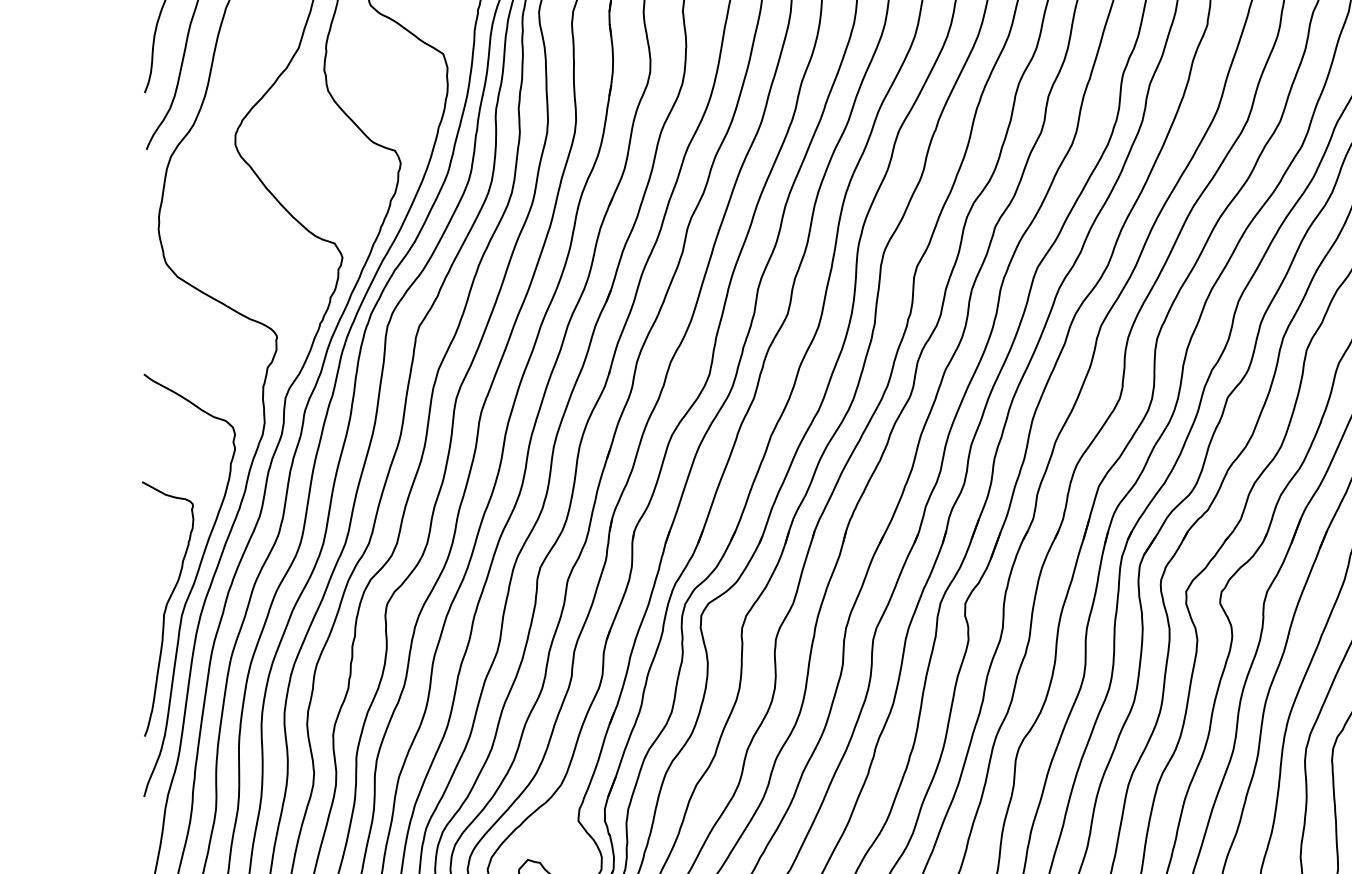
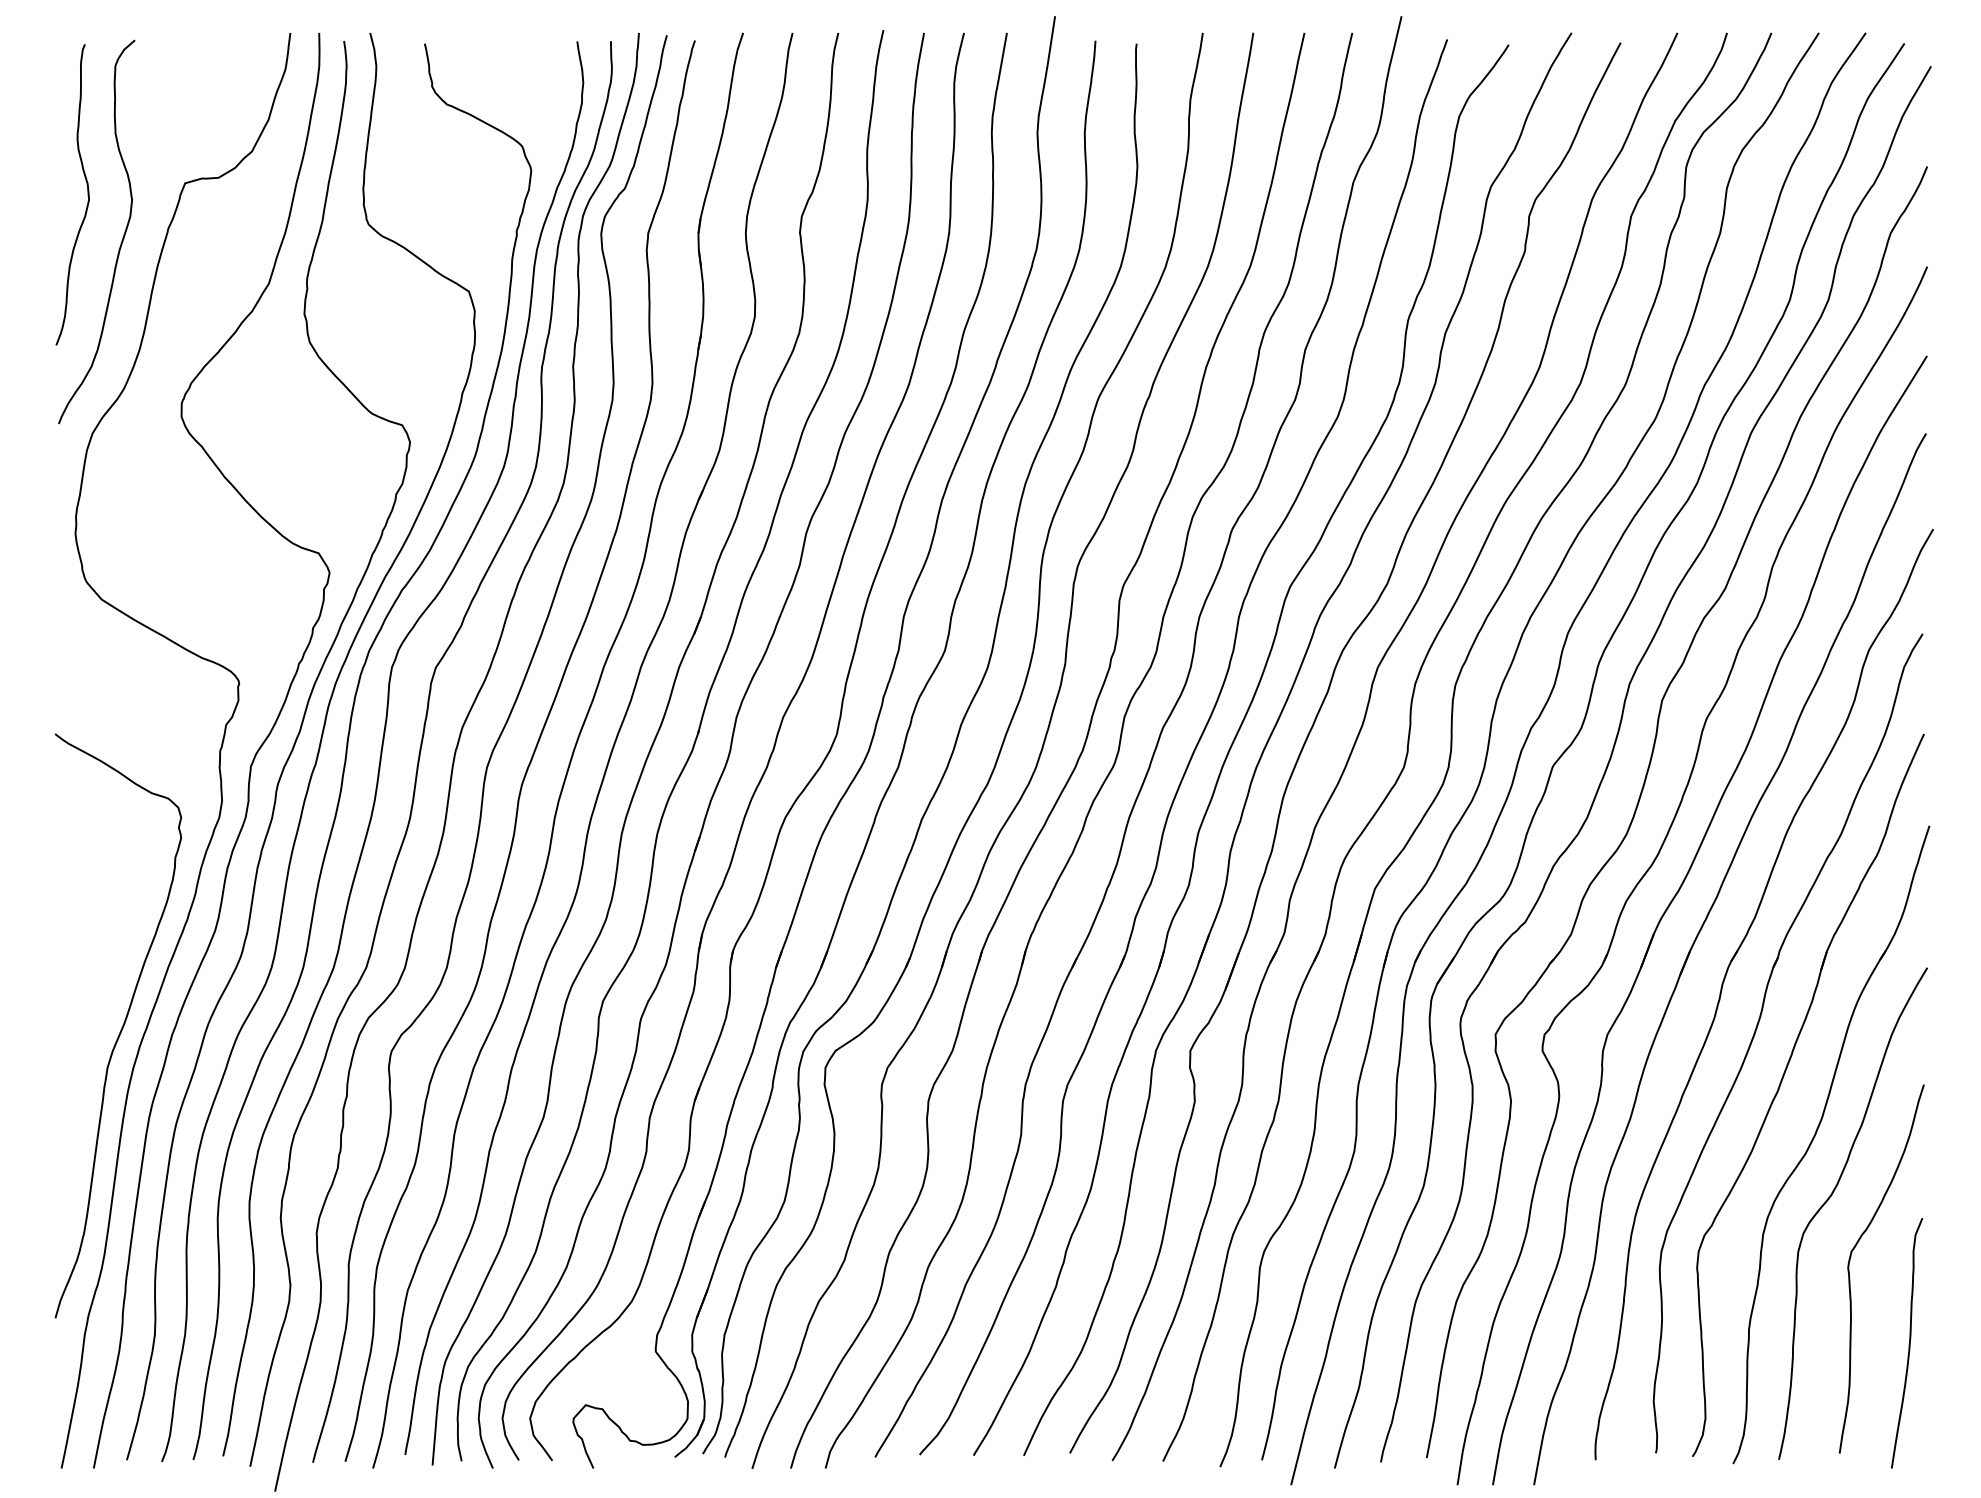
curve: (166, 609) -> (86, 1058), removed

